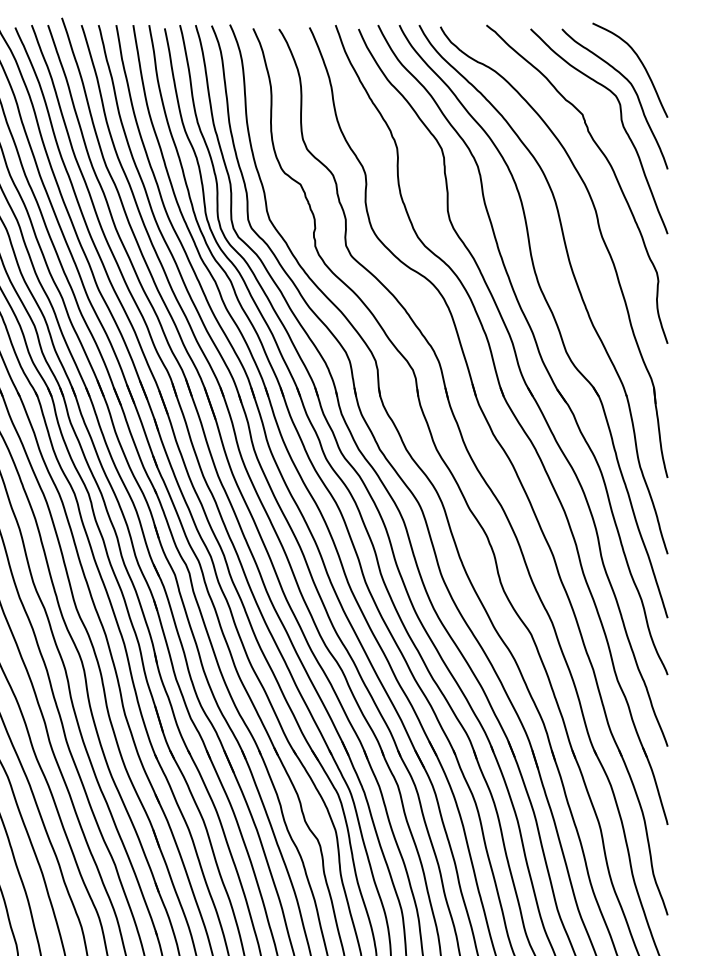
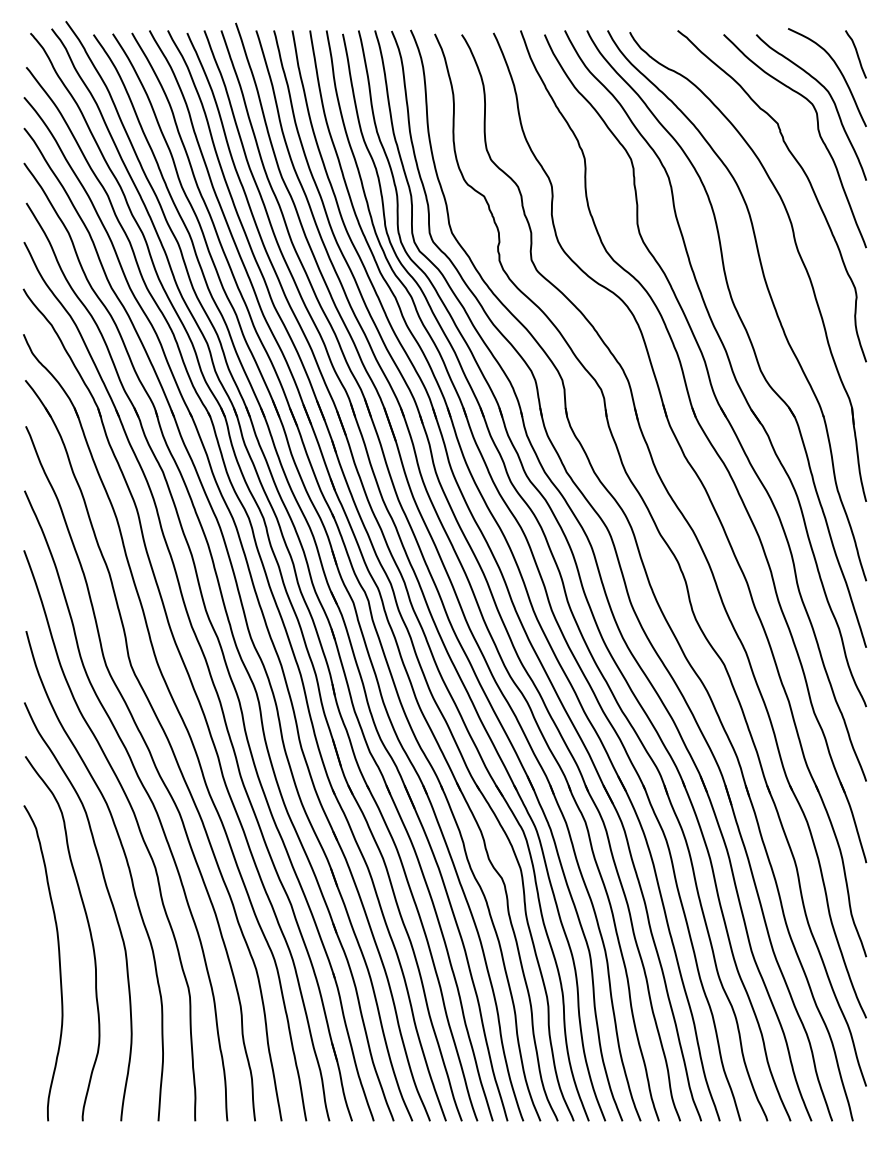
curve: (658, 48) -> (856, 54), added

